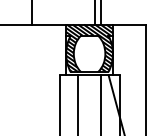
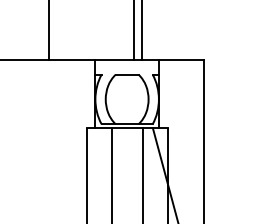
hatch: (89, 48) -> (126, 91), removed

